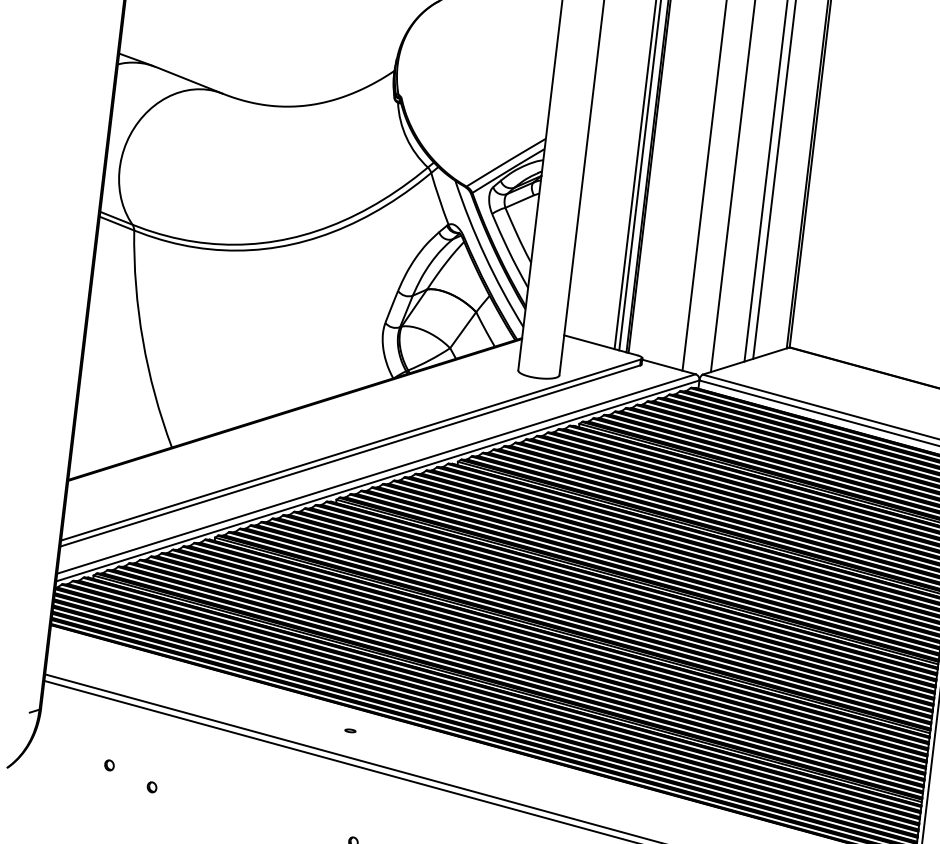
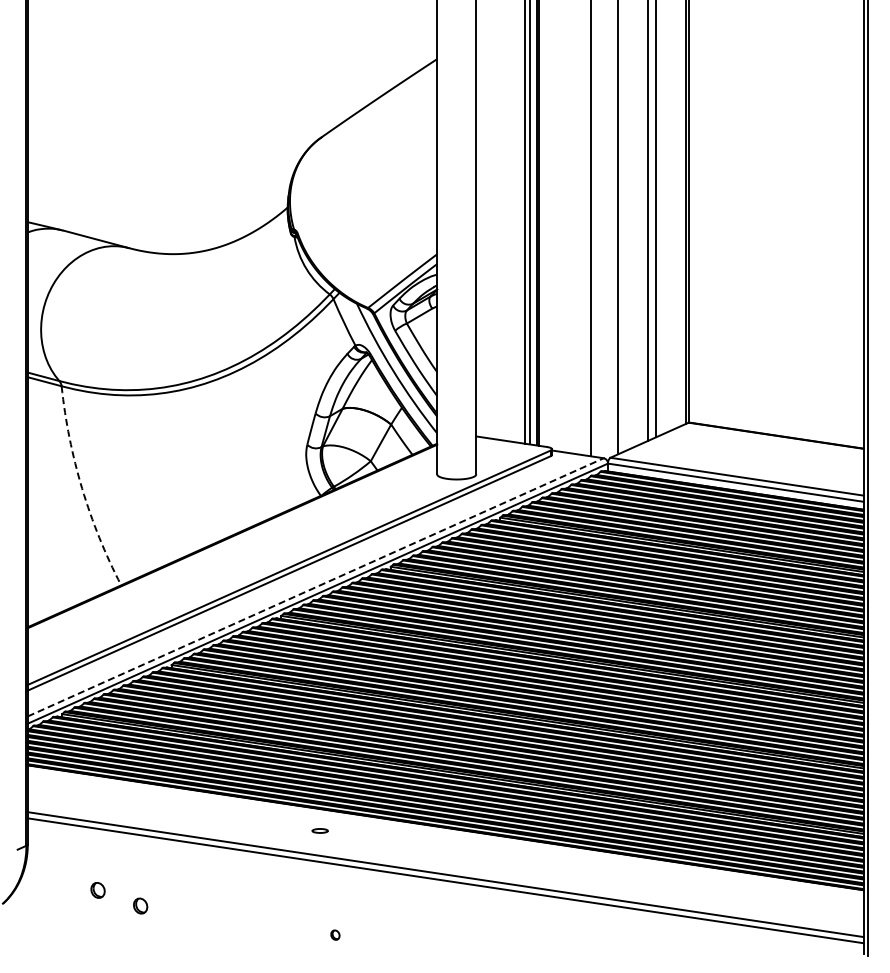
arc: (143, 340) -> (82, 488), solid -> dashed
line: (376, 474) -> (315, 587), solid -> dashed
part: (349, 730) -> (319, 830), size x1.6
part: (109, 764) -> (98, 889), size x1.6
part: (152, 786) -> (140, 905), size x1.6

